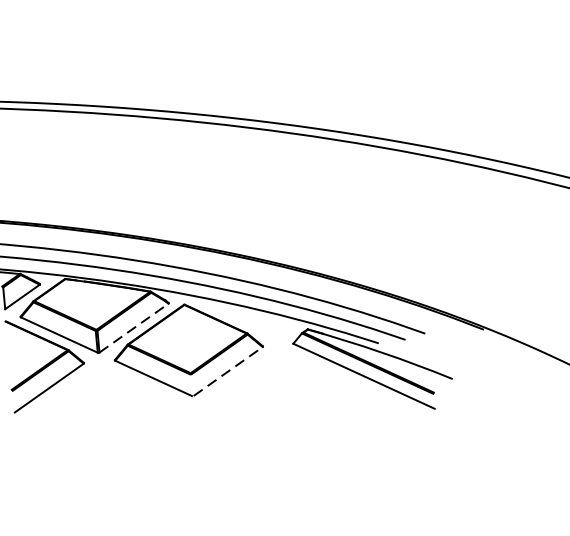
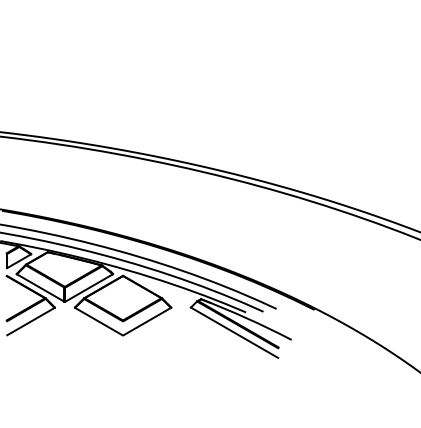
line: (134, 327) -> (89, 287), dashed -> solid
line: (228, 371) -> (147, 321), dashed -> solid

